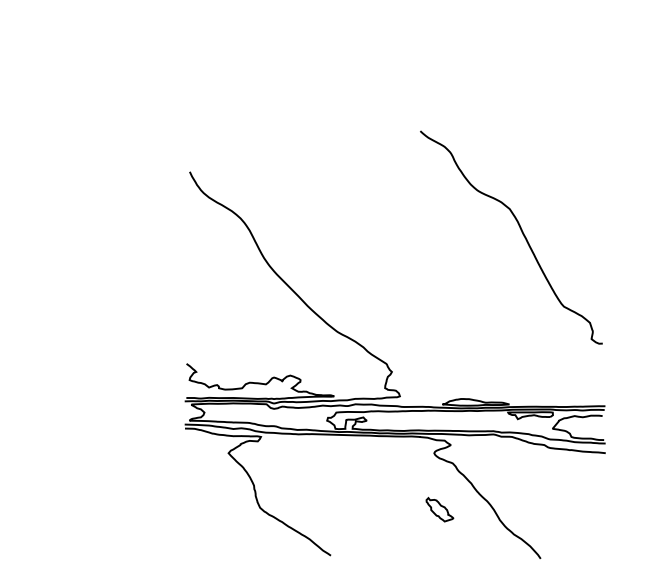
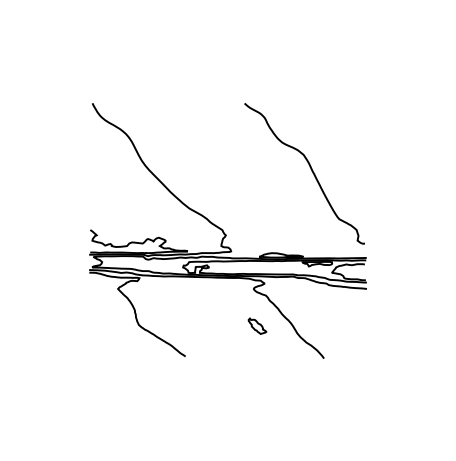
curve: (520, 231) -> (310, 169), moved

